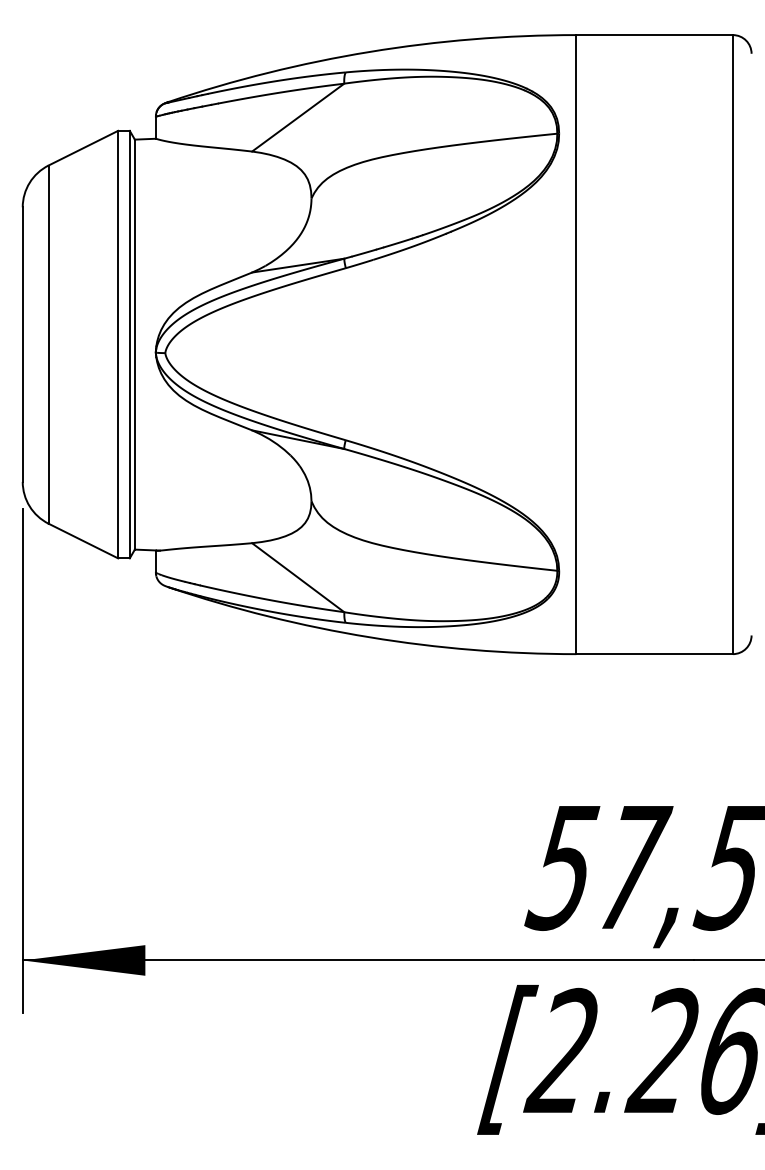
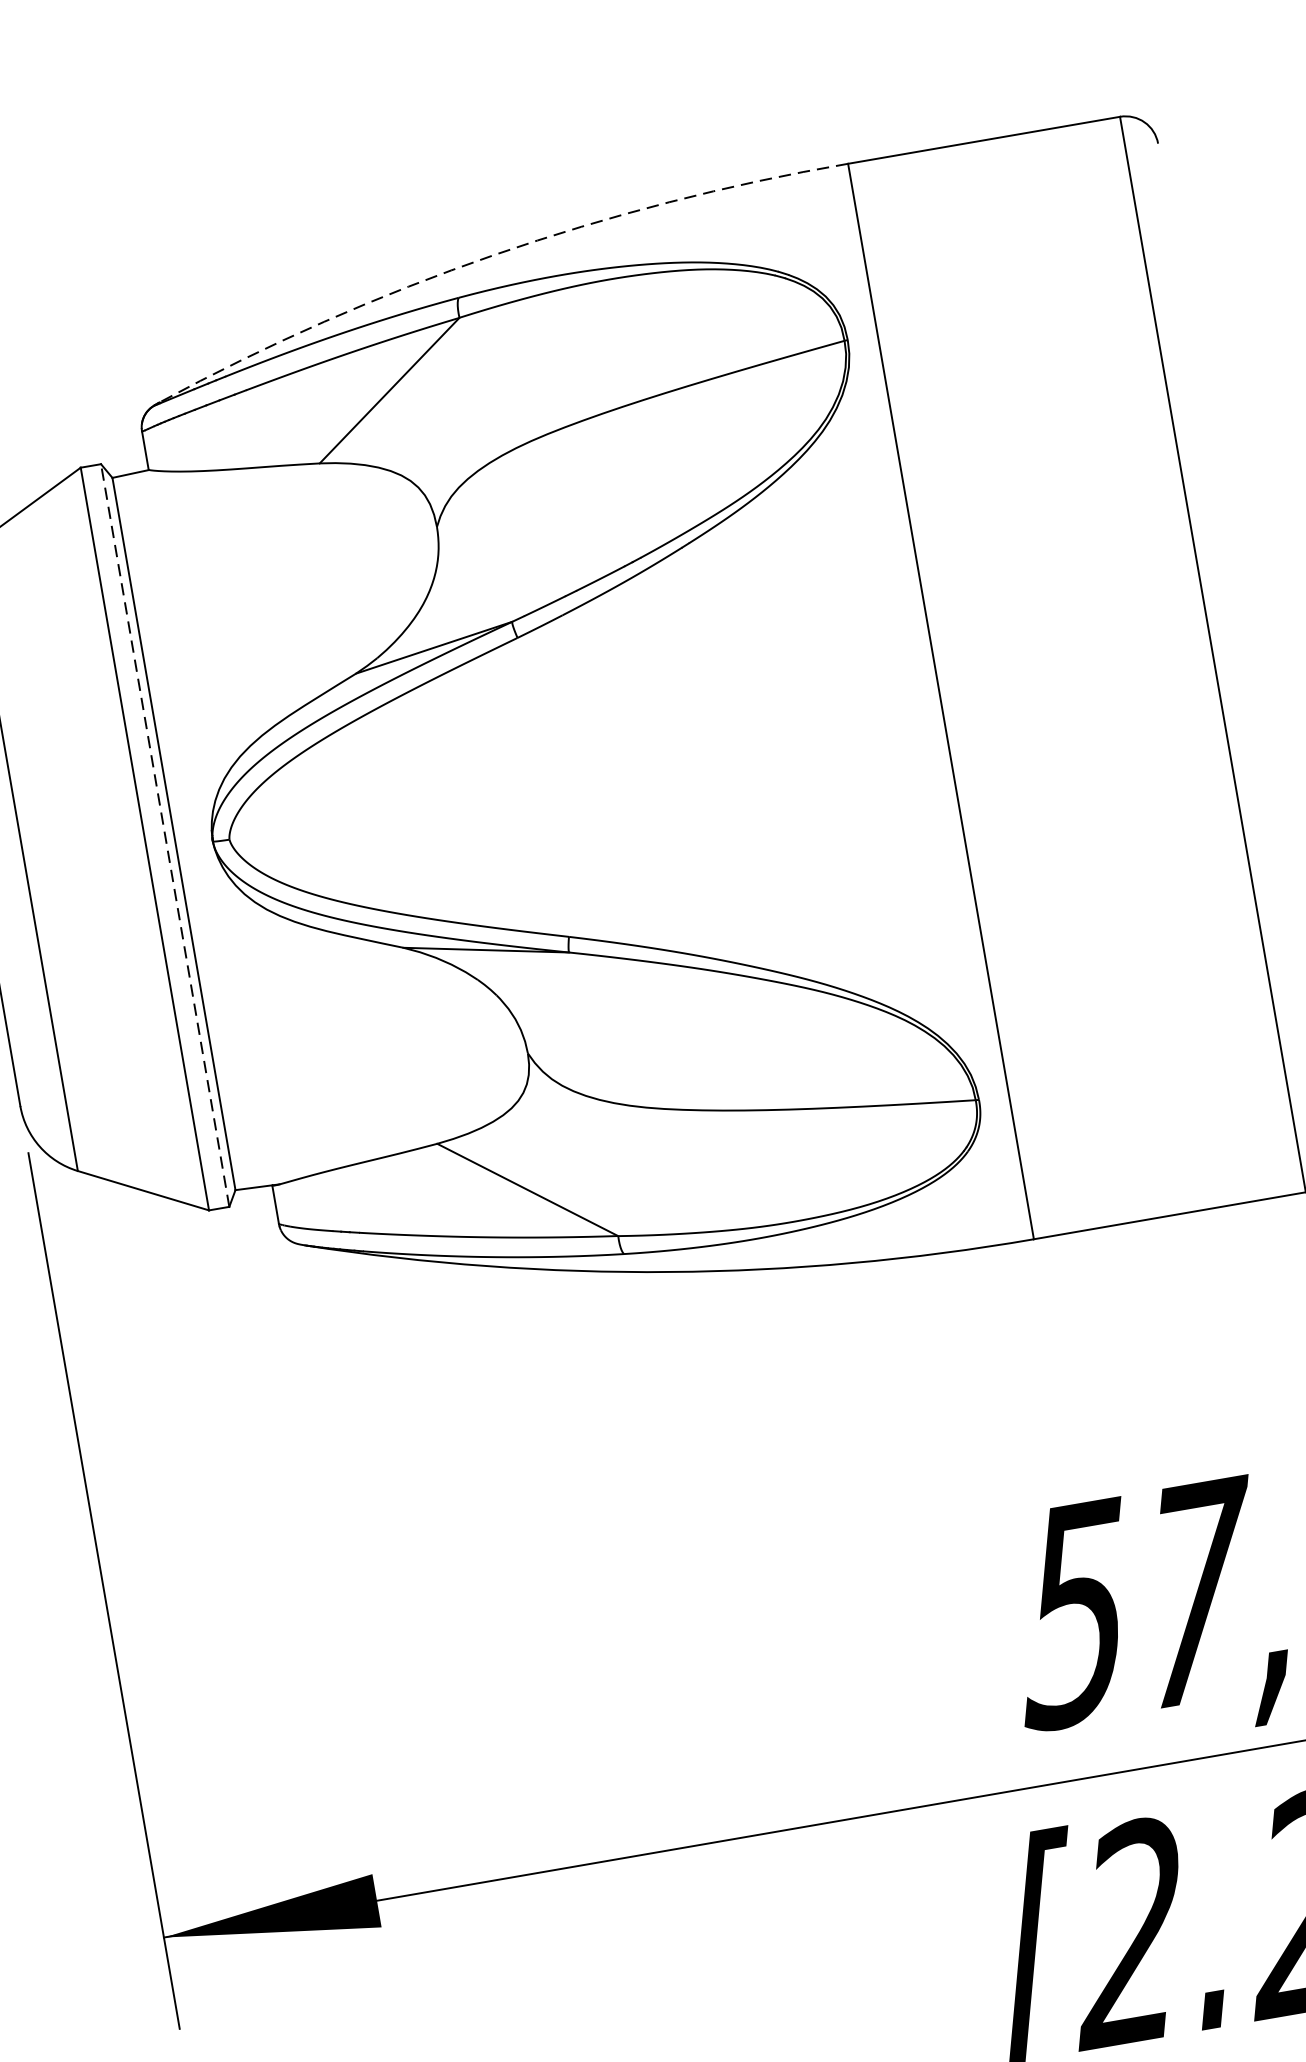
arc: (369, 51) -> (493, 254), solid -> dashed
line: (129, 344) -> (164, 835), solid -> dashed

